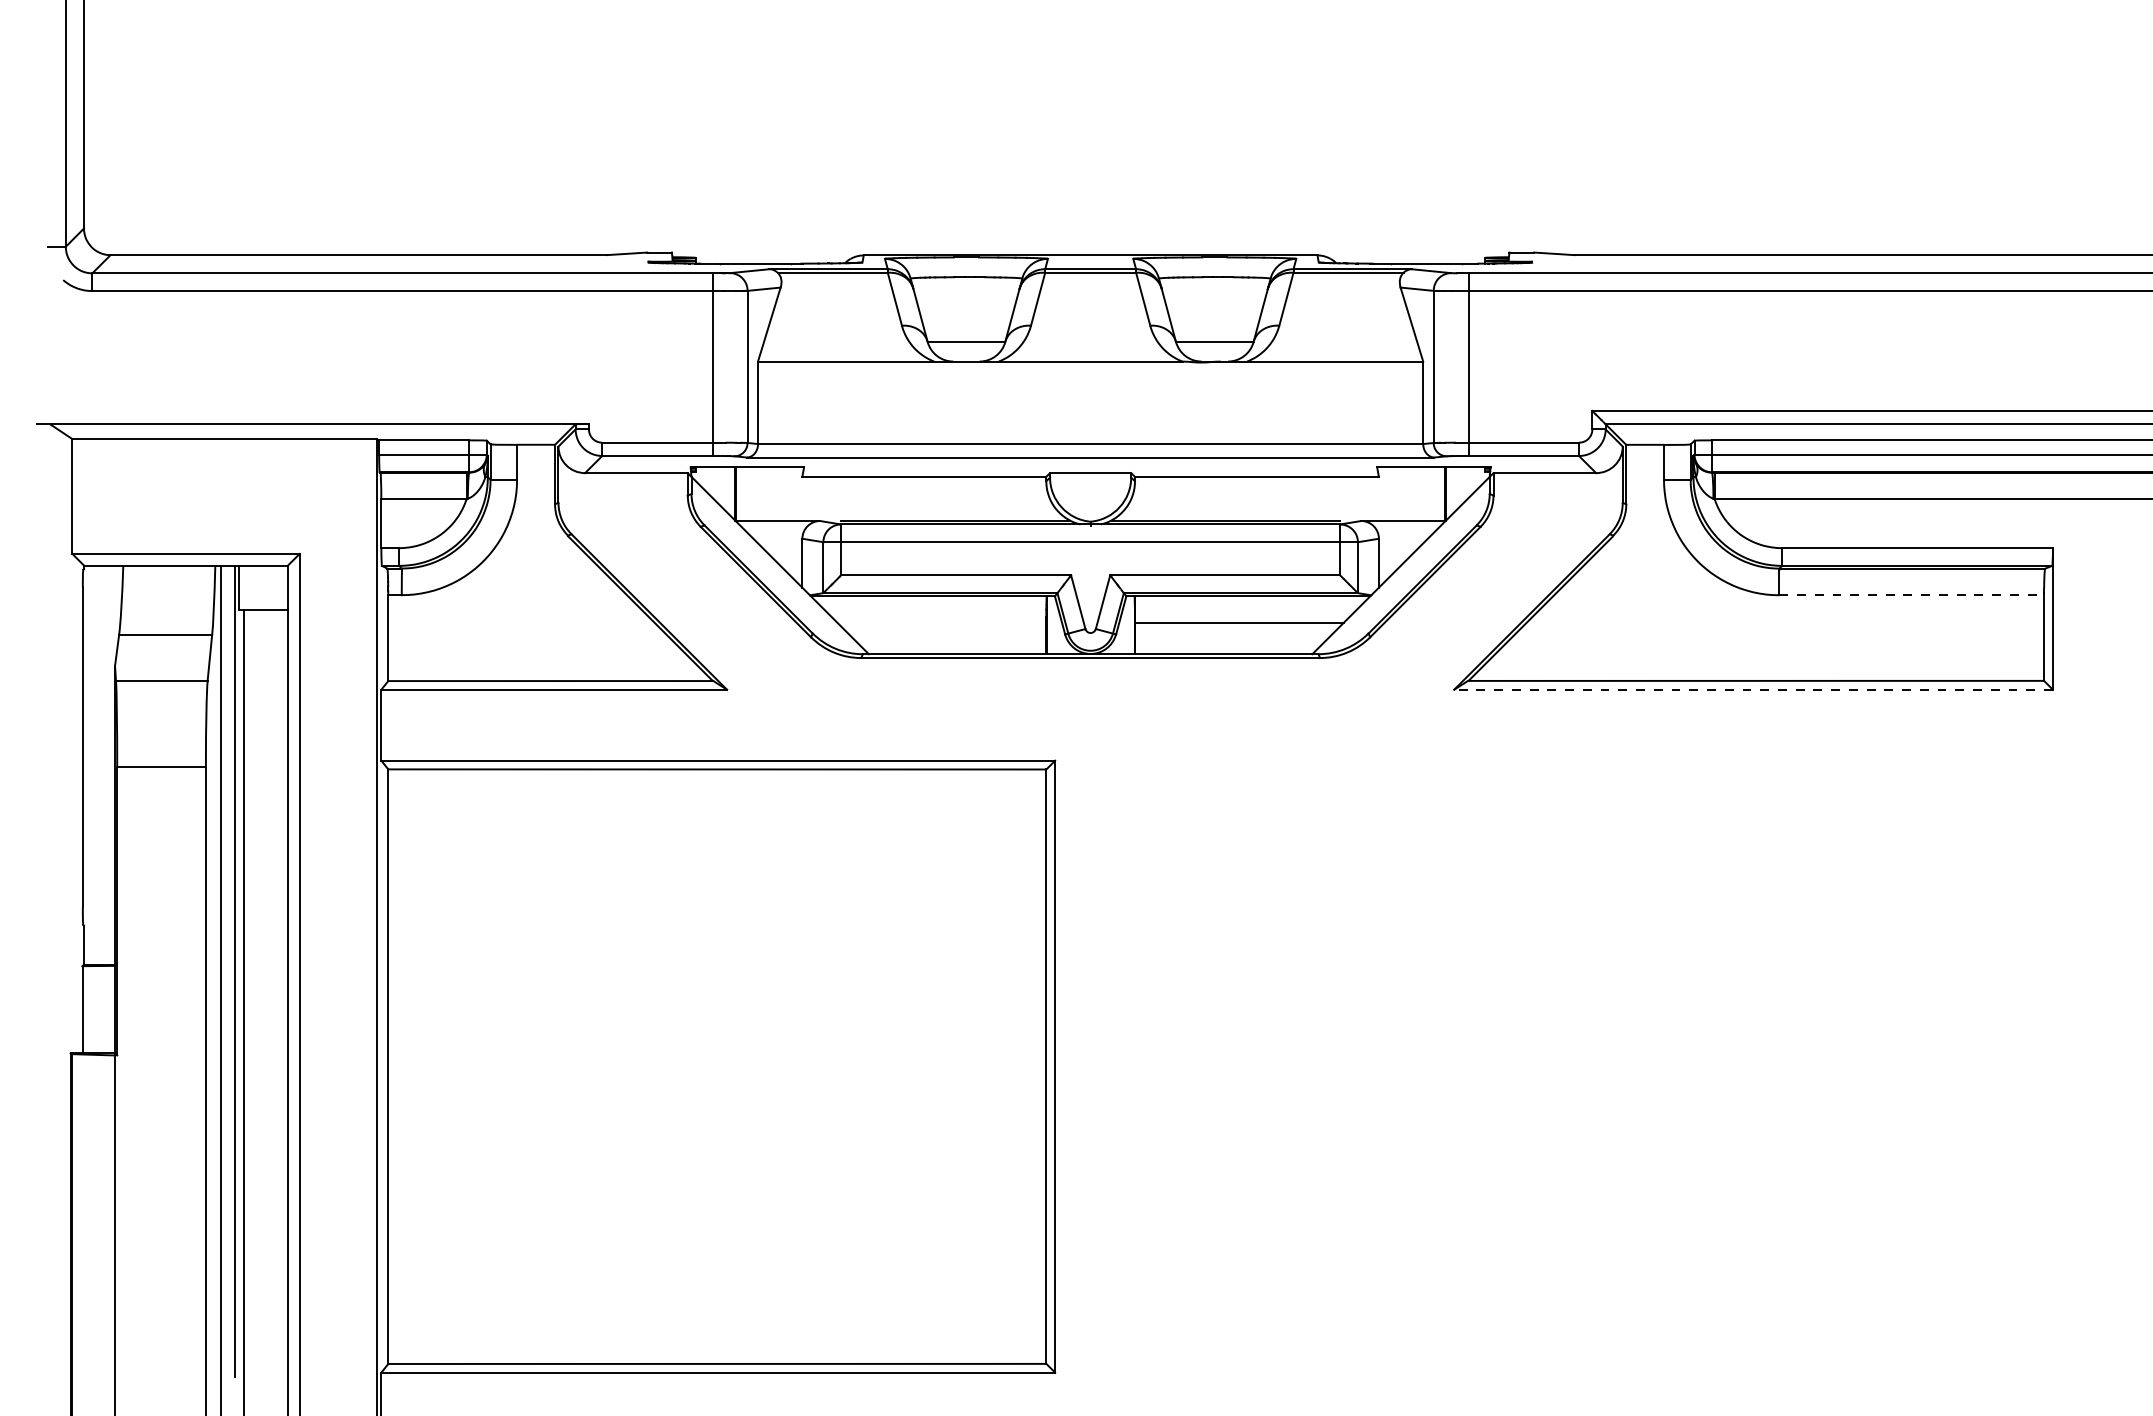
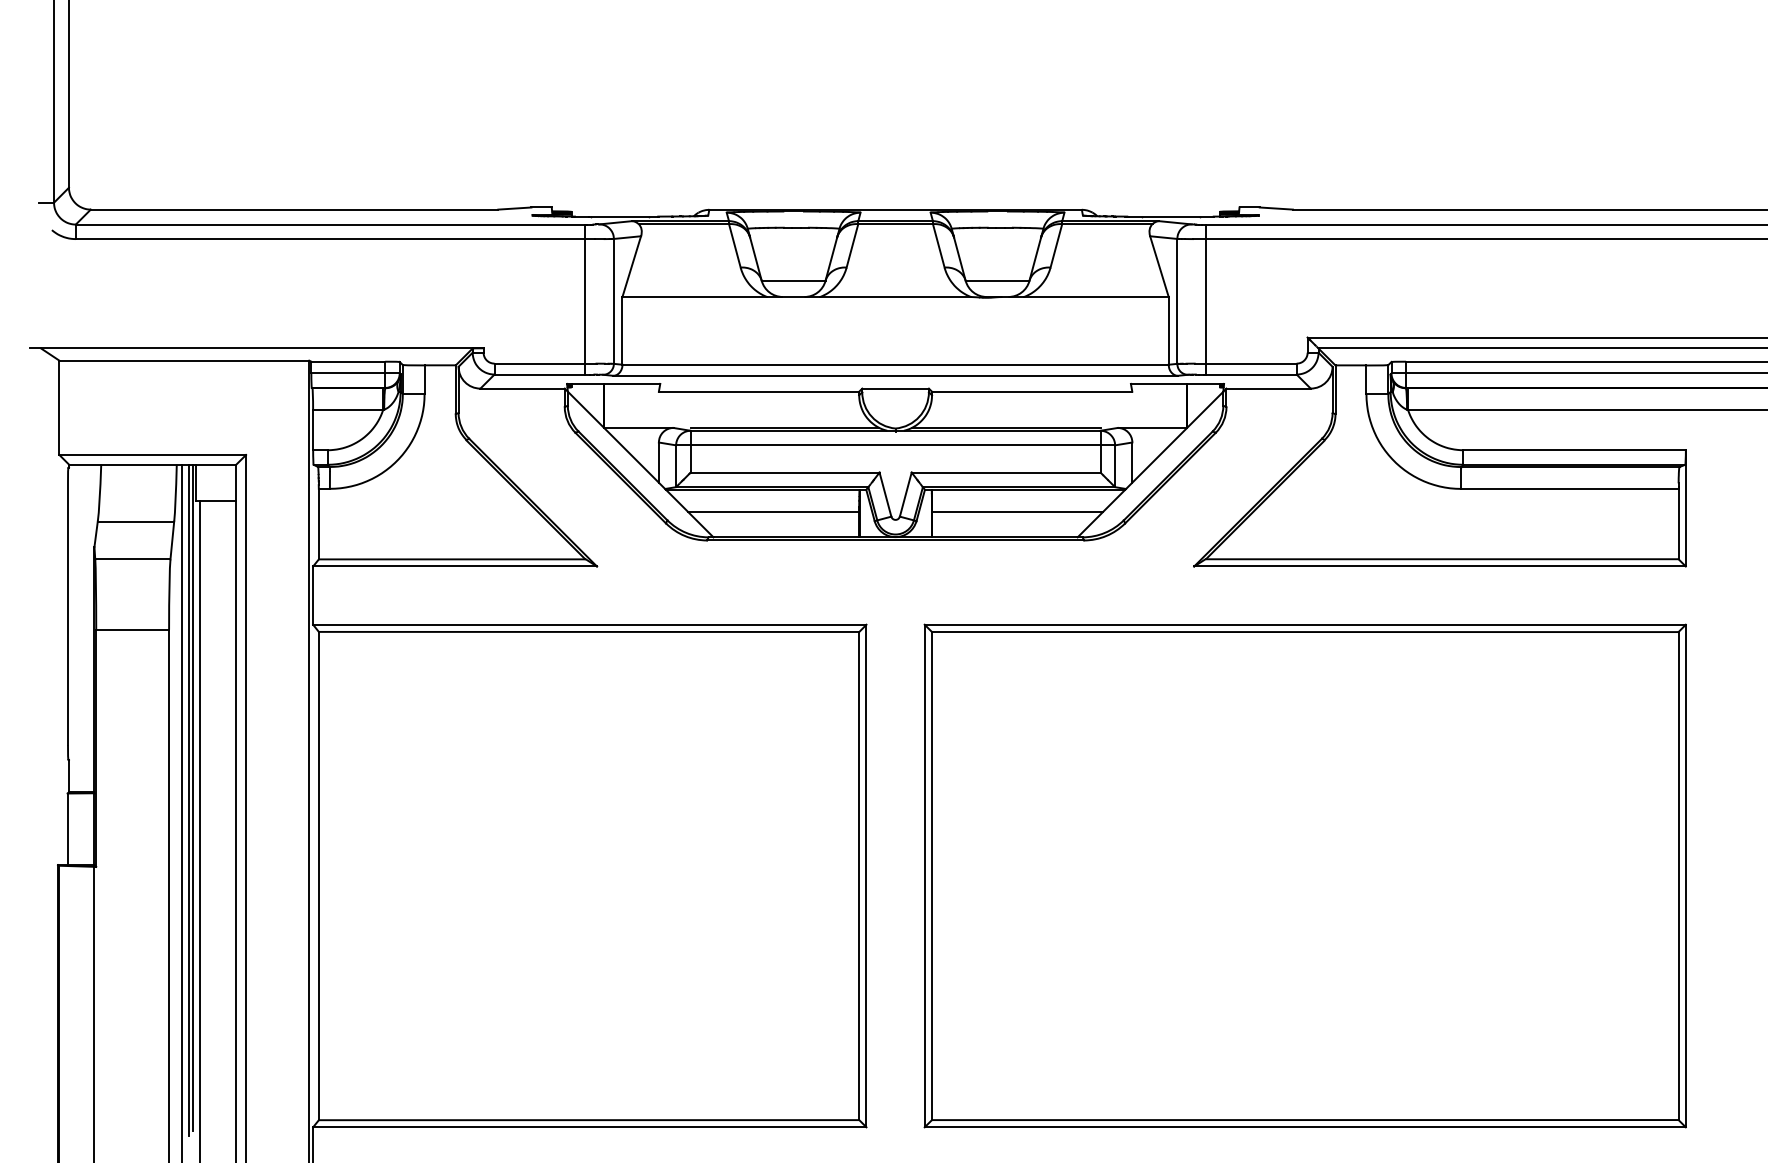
line: (1912, 595) -> (1570, 489), dashed -> solid
line: (941, 623) -> (773, 512), added
line: (1753, 689) -> (1439, 566), dashed -> solid
line: (230, 973) -> (189, 799), added
part: (1589, 1066) -> (1305, 875), added

